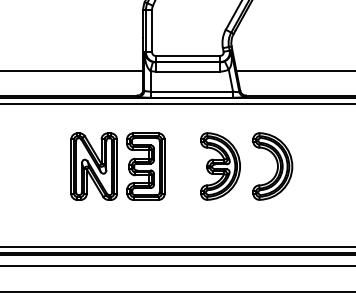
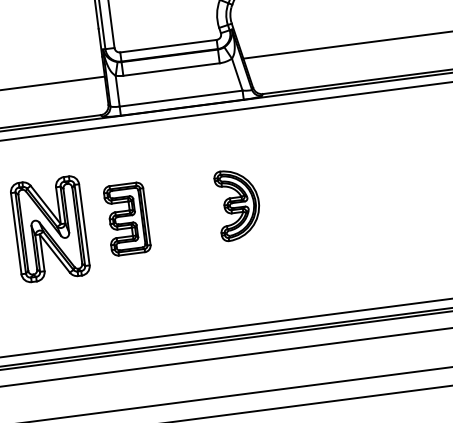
part: (145, 166) -> (126, 219), size x0.7
part: (220, 166) -> (238, 204), size x0.7
part: (272, 166) -> (315, 194), removed

